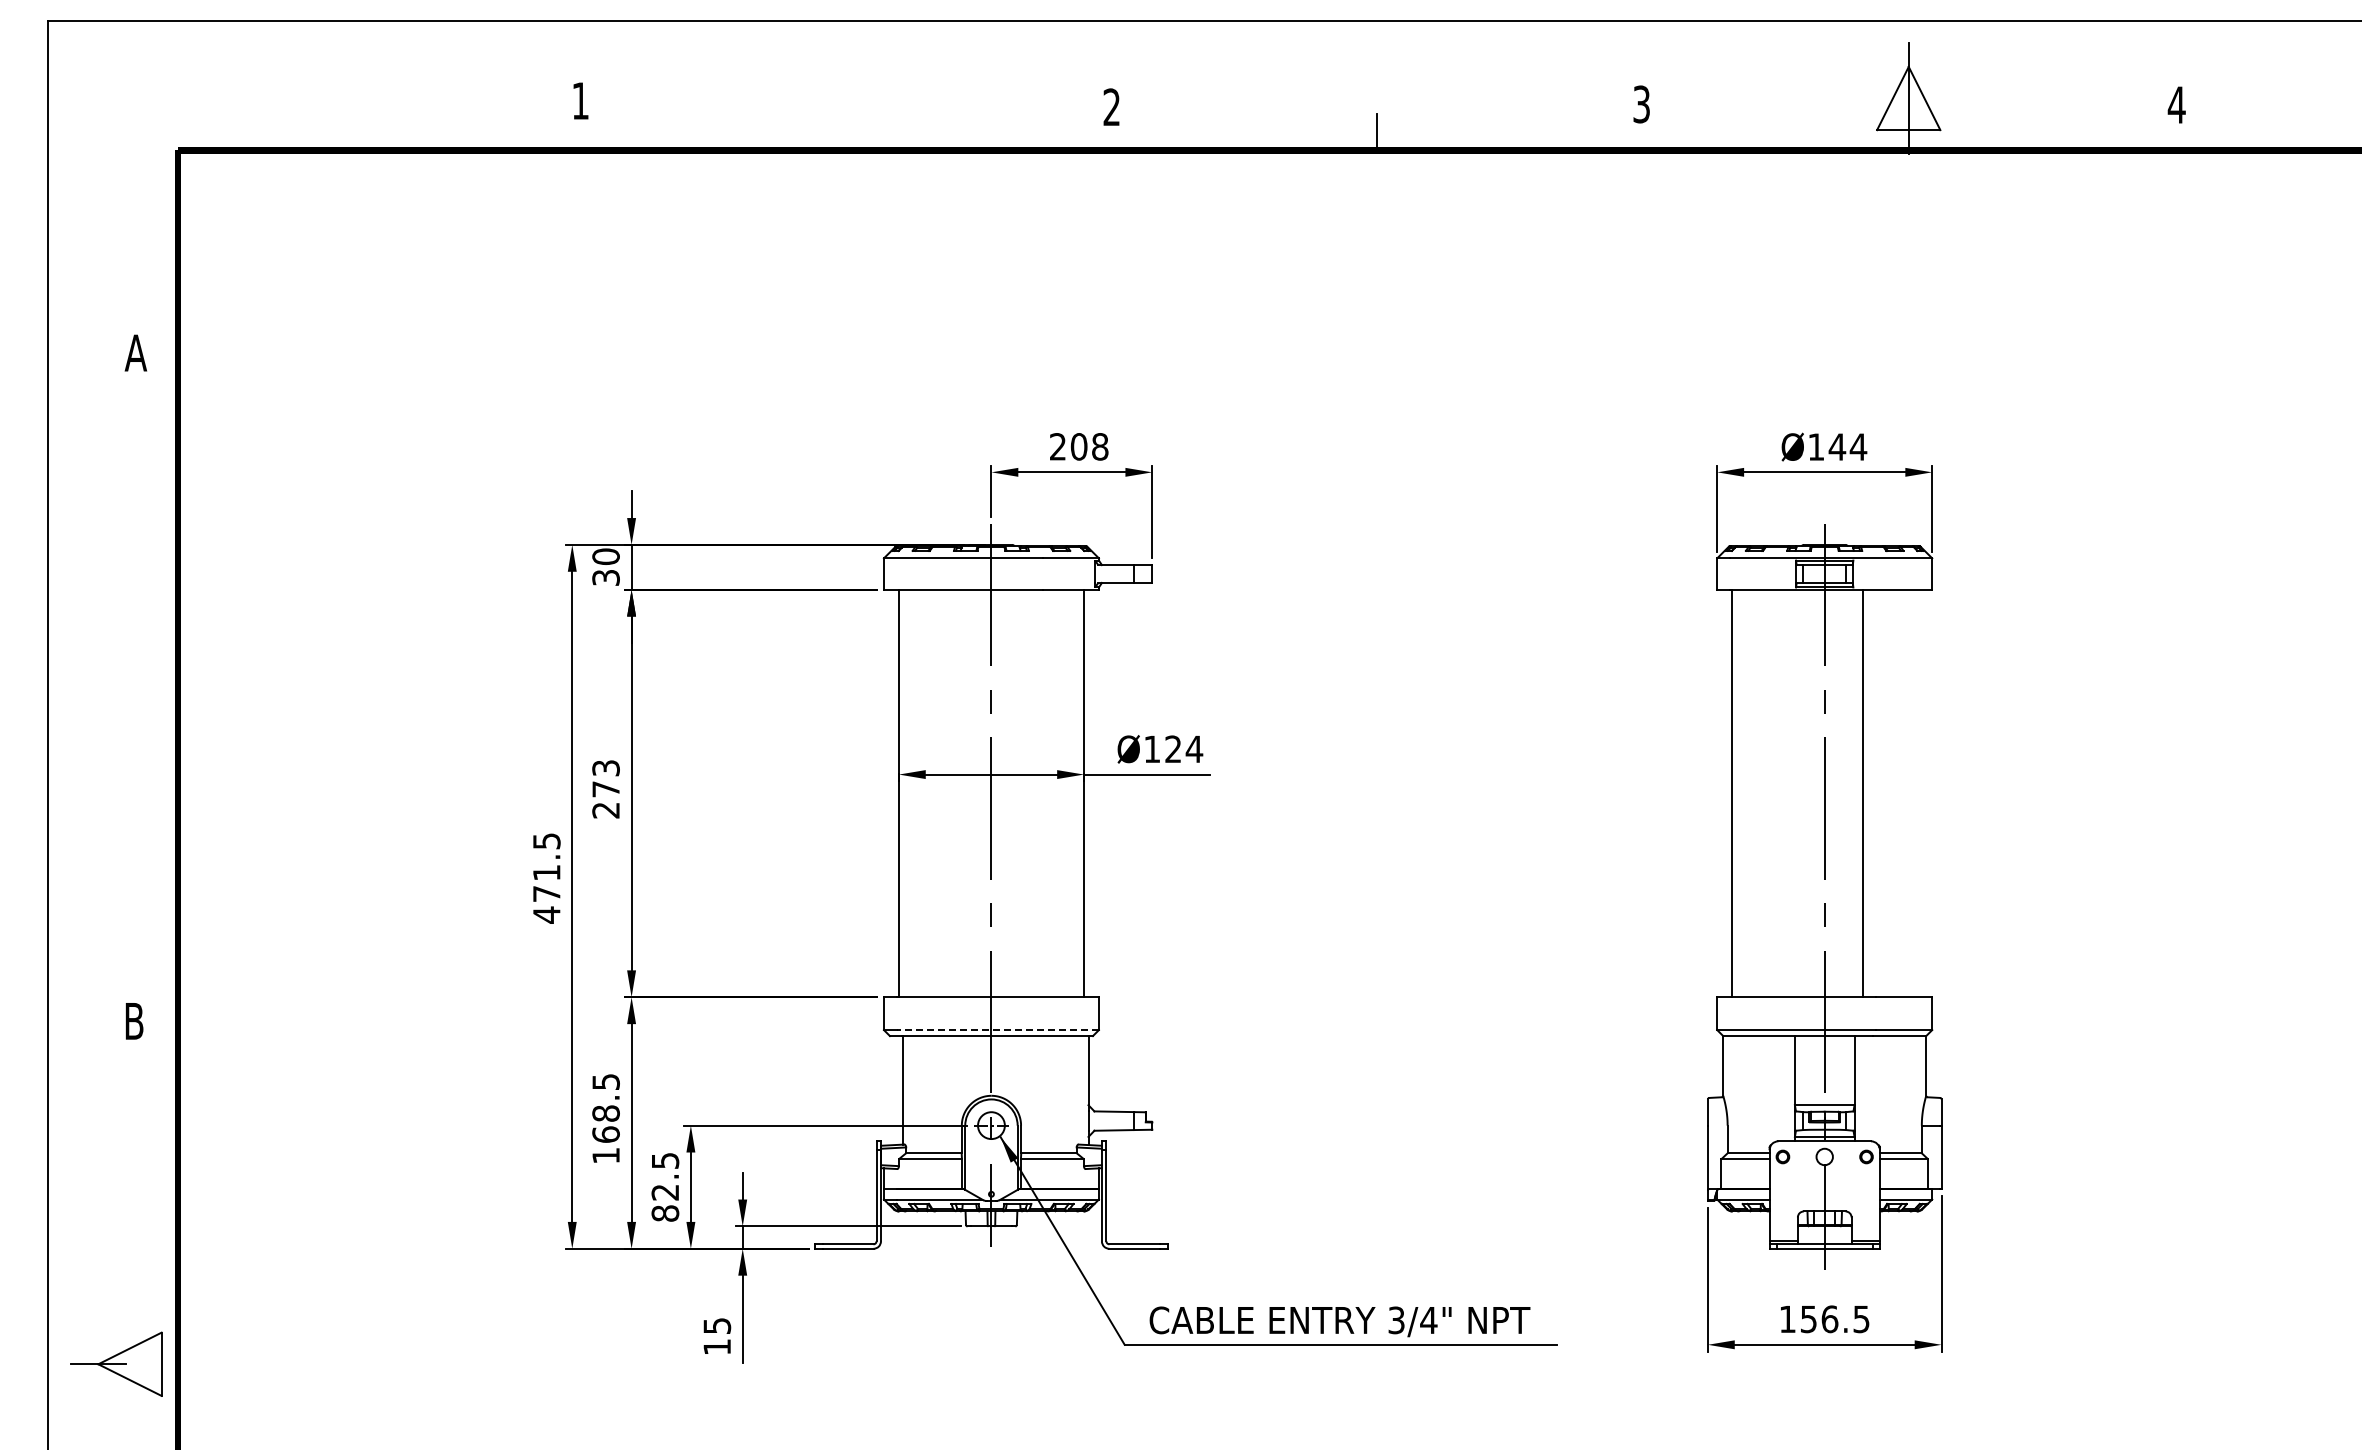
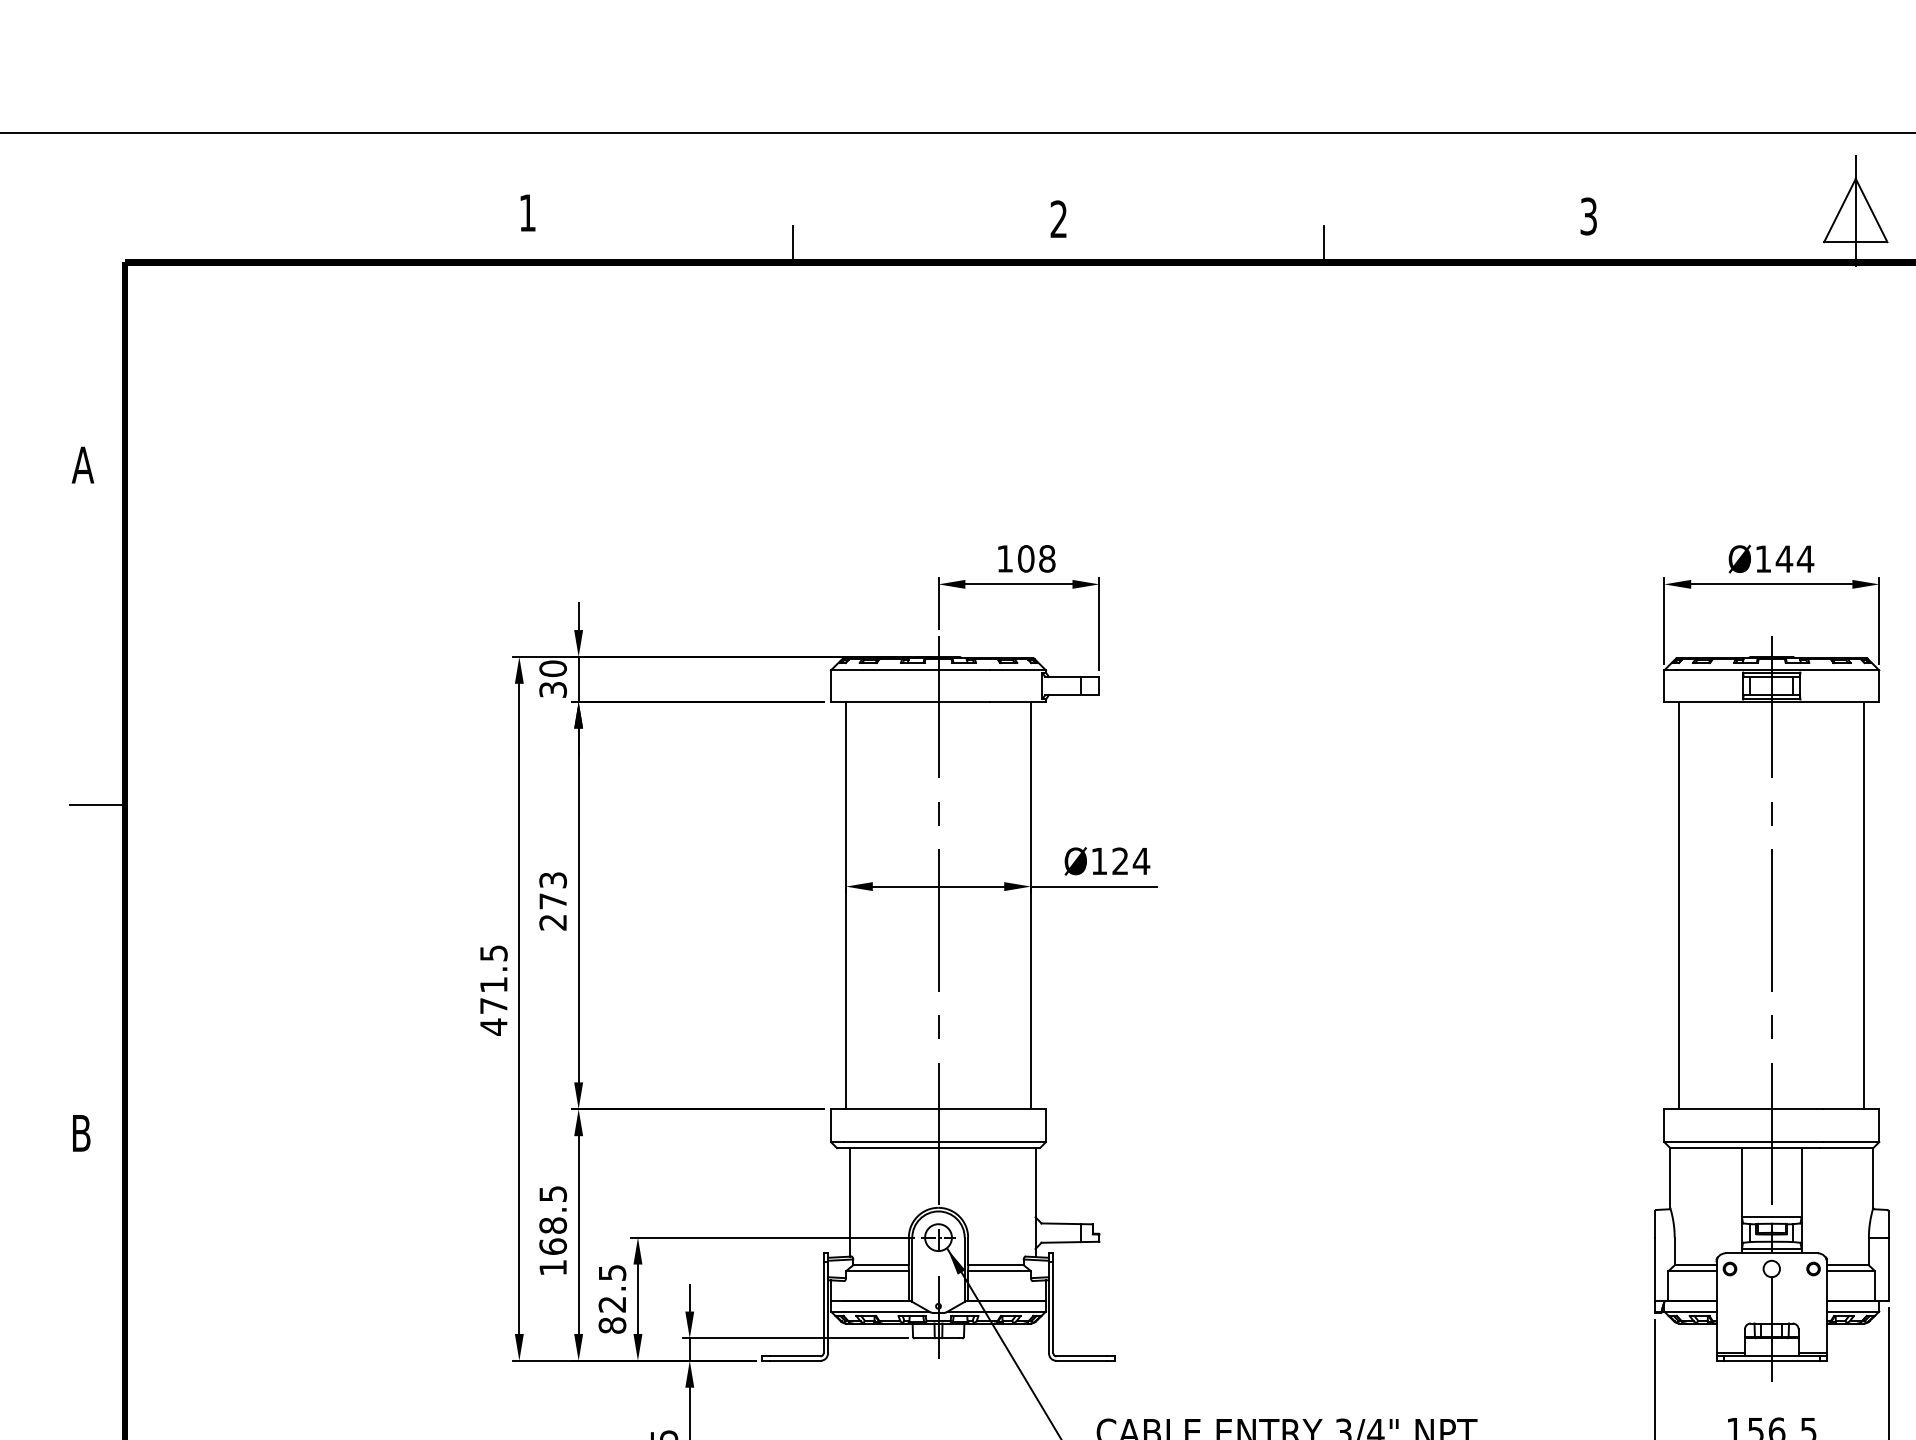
line: (845, 131) -> (792, 243), added
text: (1057, 446) -> (1004, 558), 208 -> 108
line: (149, 692) -> (96, 804), added
line: (1863, 793) -> (1864, 905), moved
line: (998, 1030) -> (945, 1142), dashed -> solid

